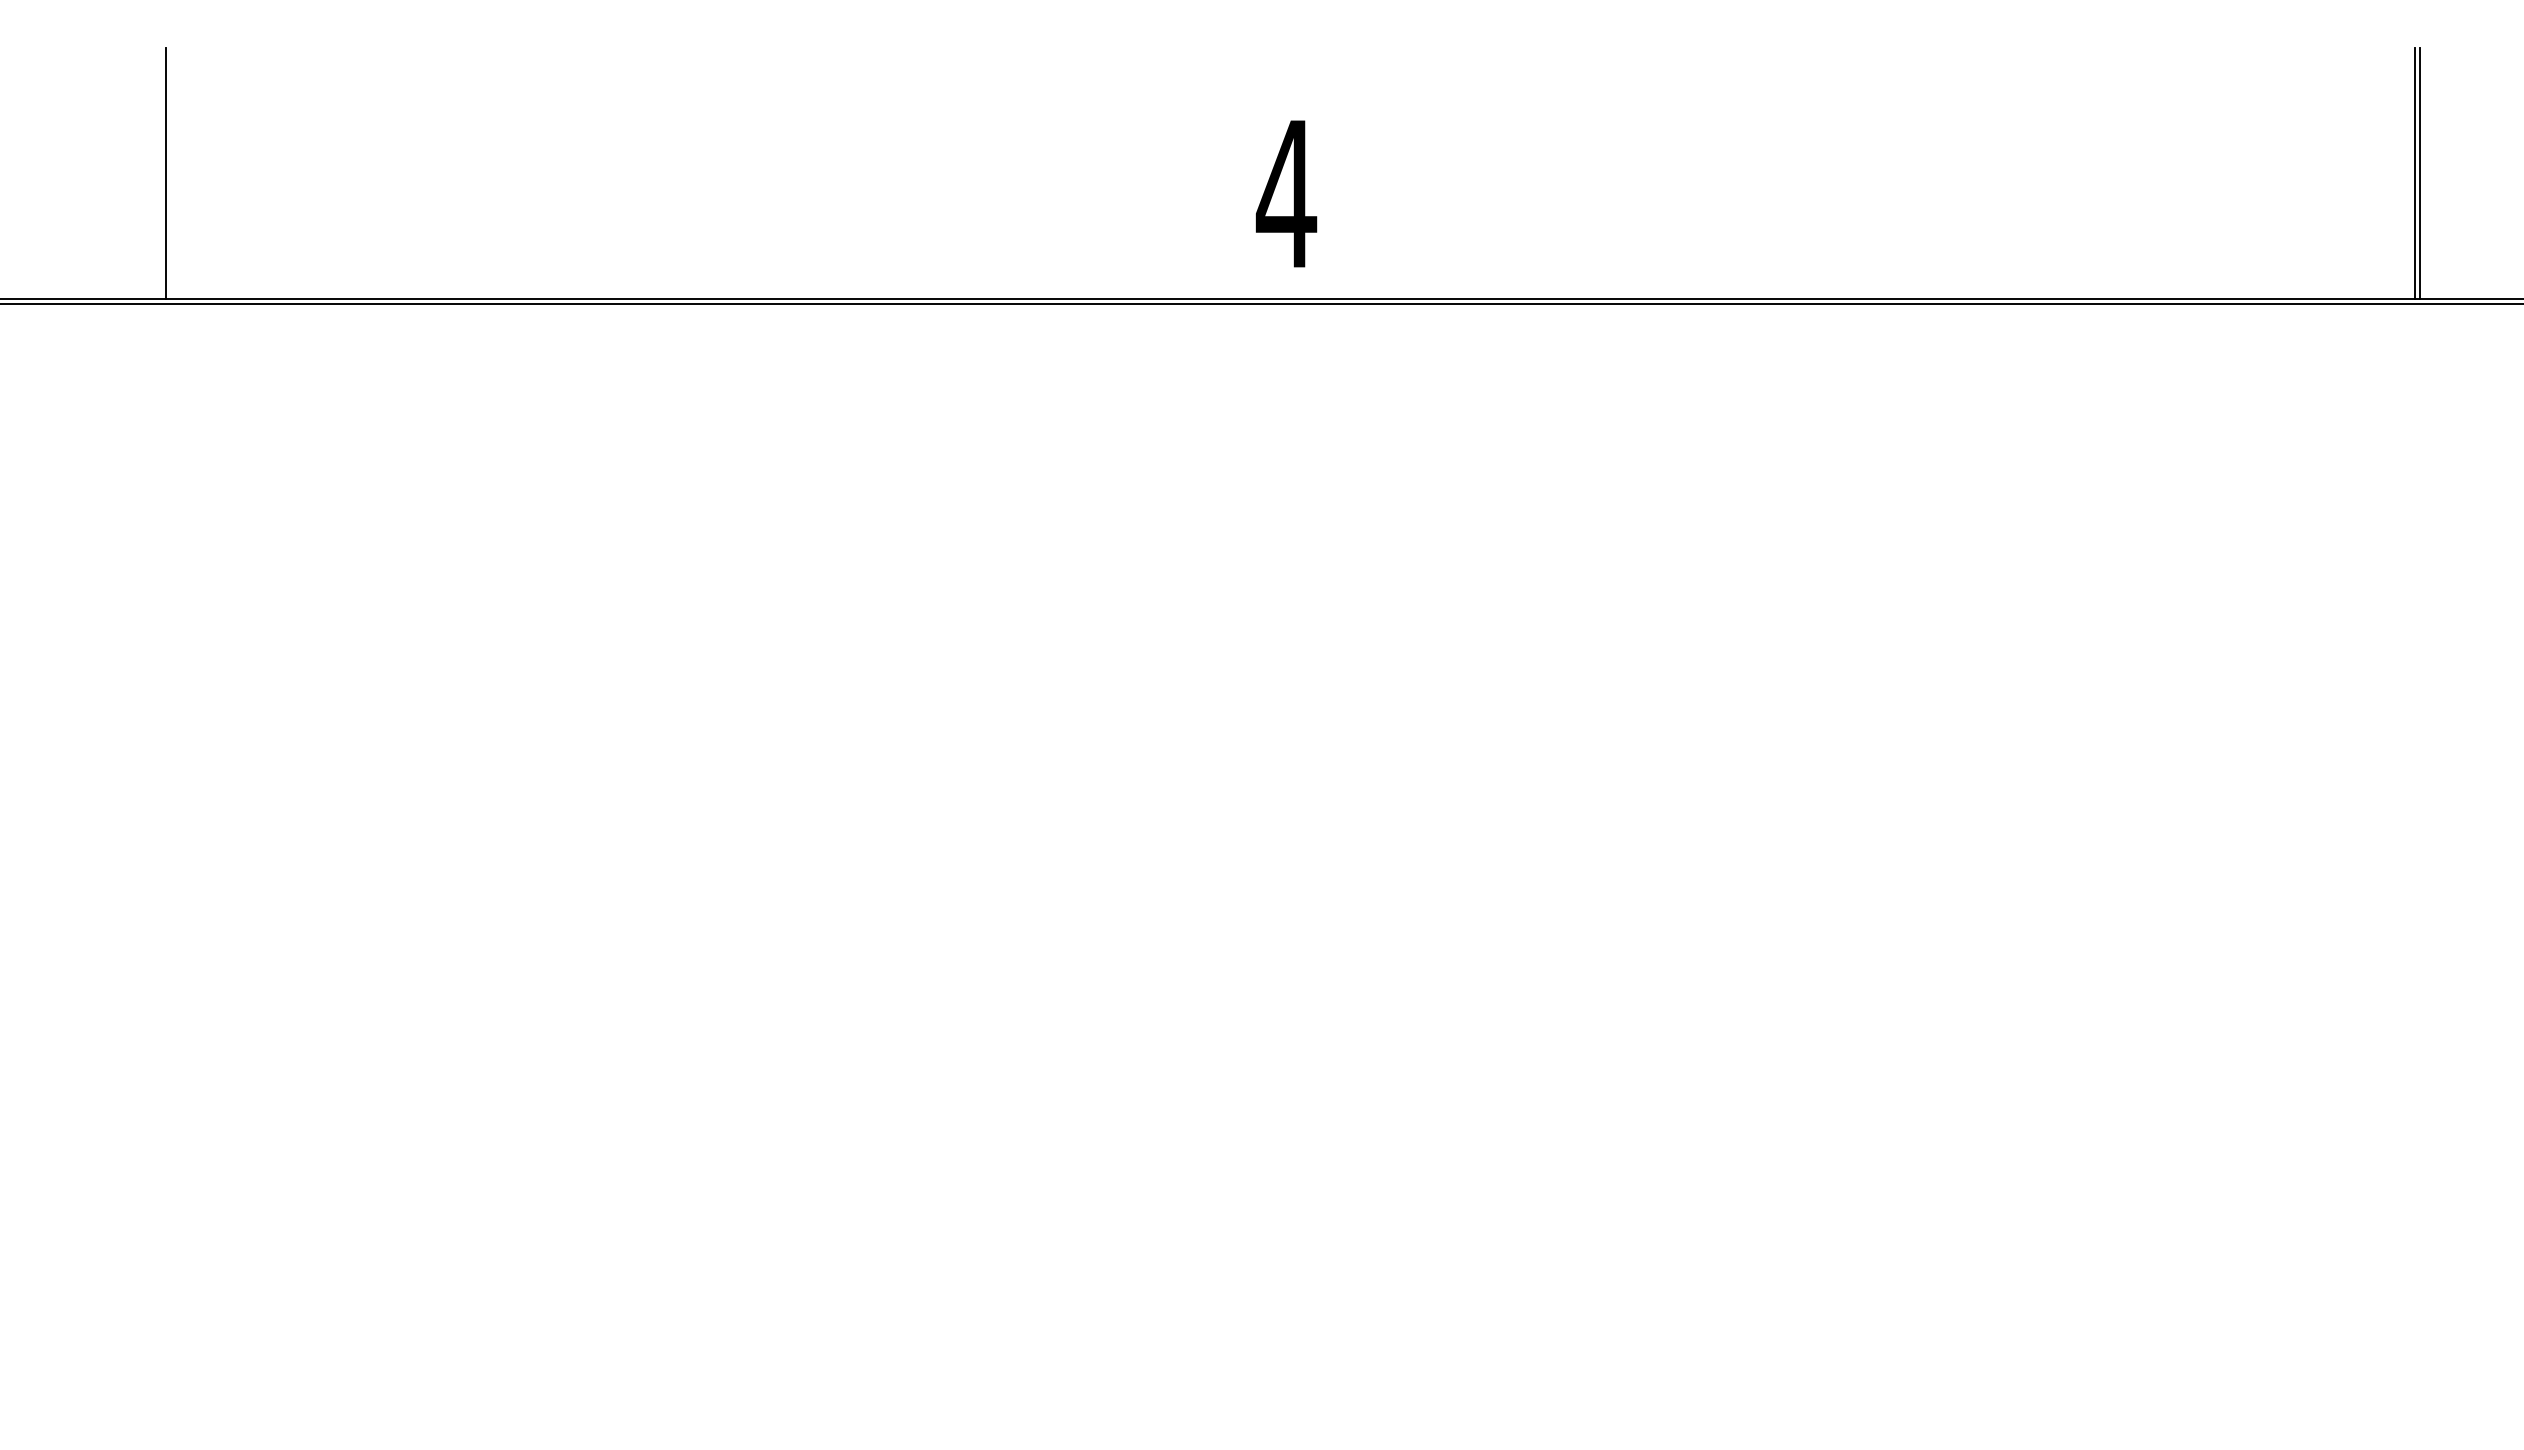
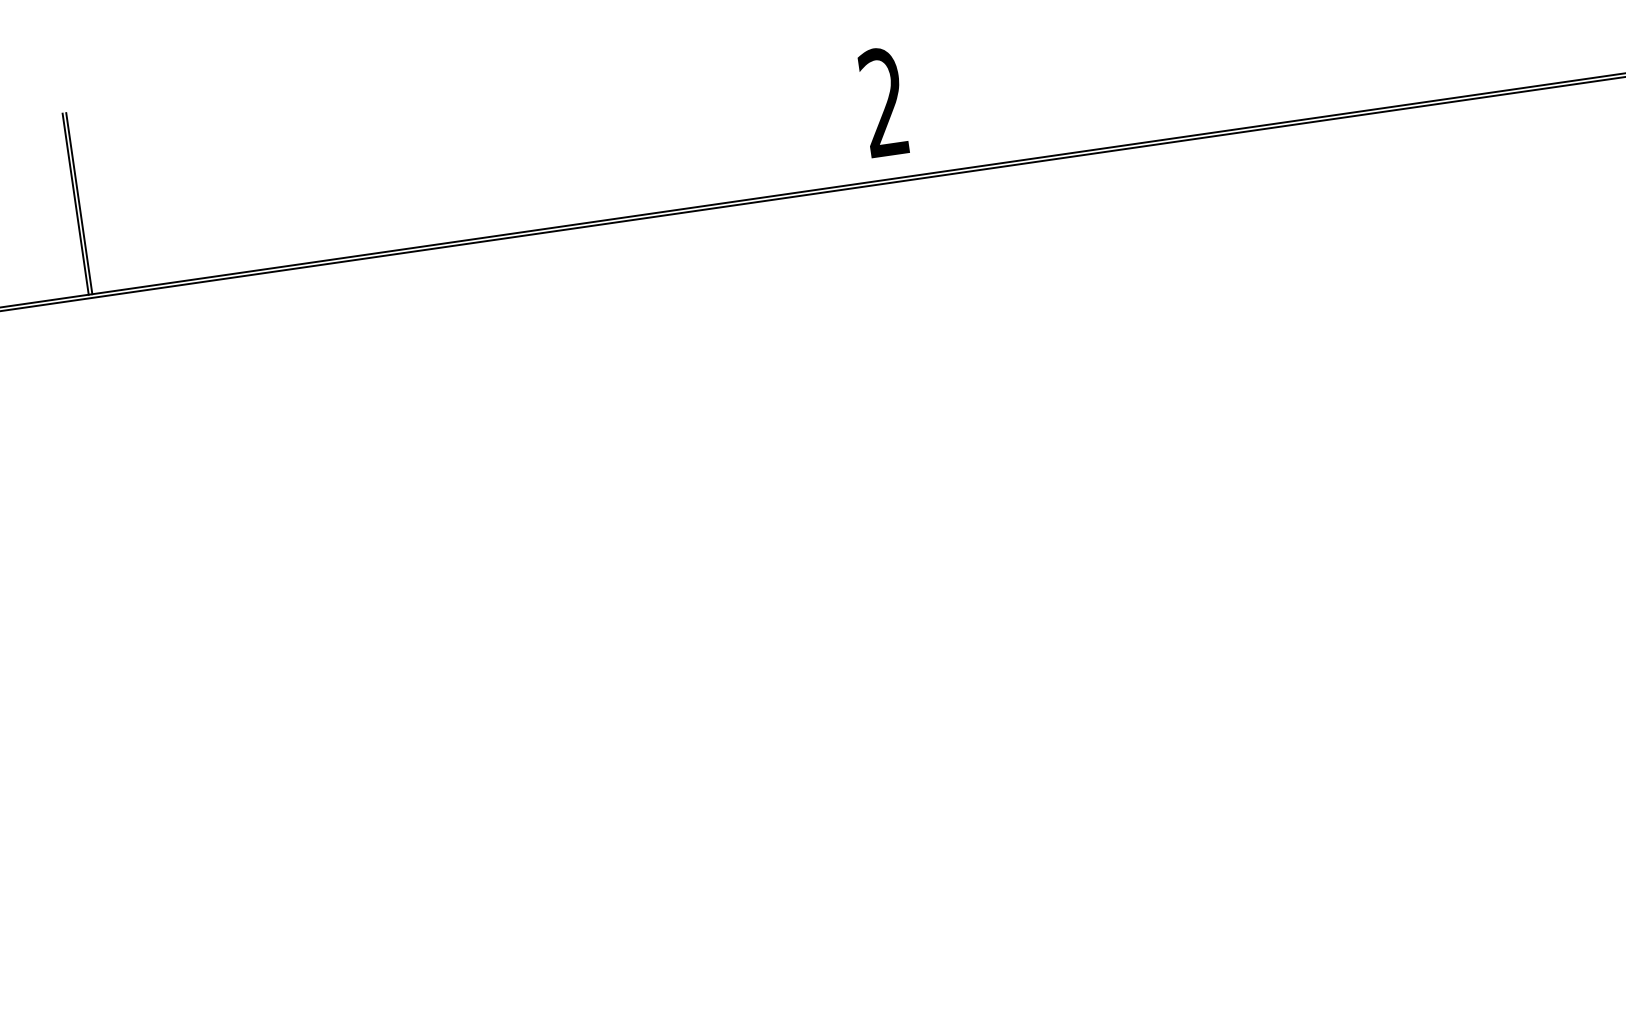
line: (171, 173) -> (79, 203), added
text: (1286, 192) -> (883, 101), 4 -> 2

